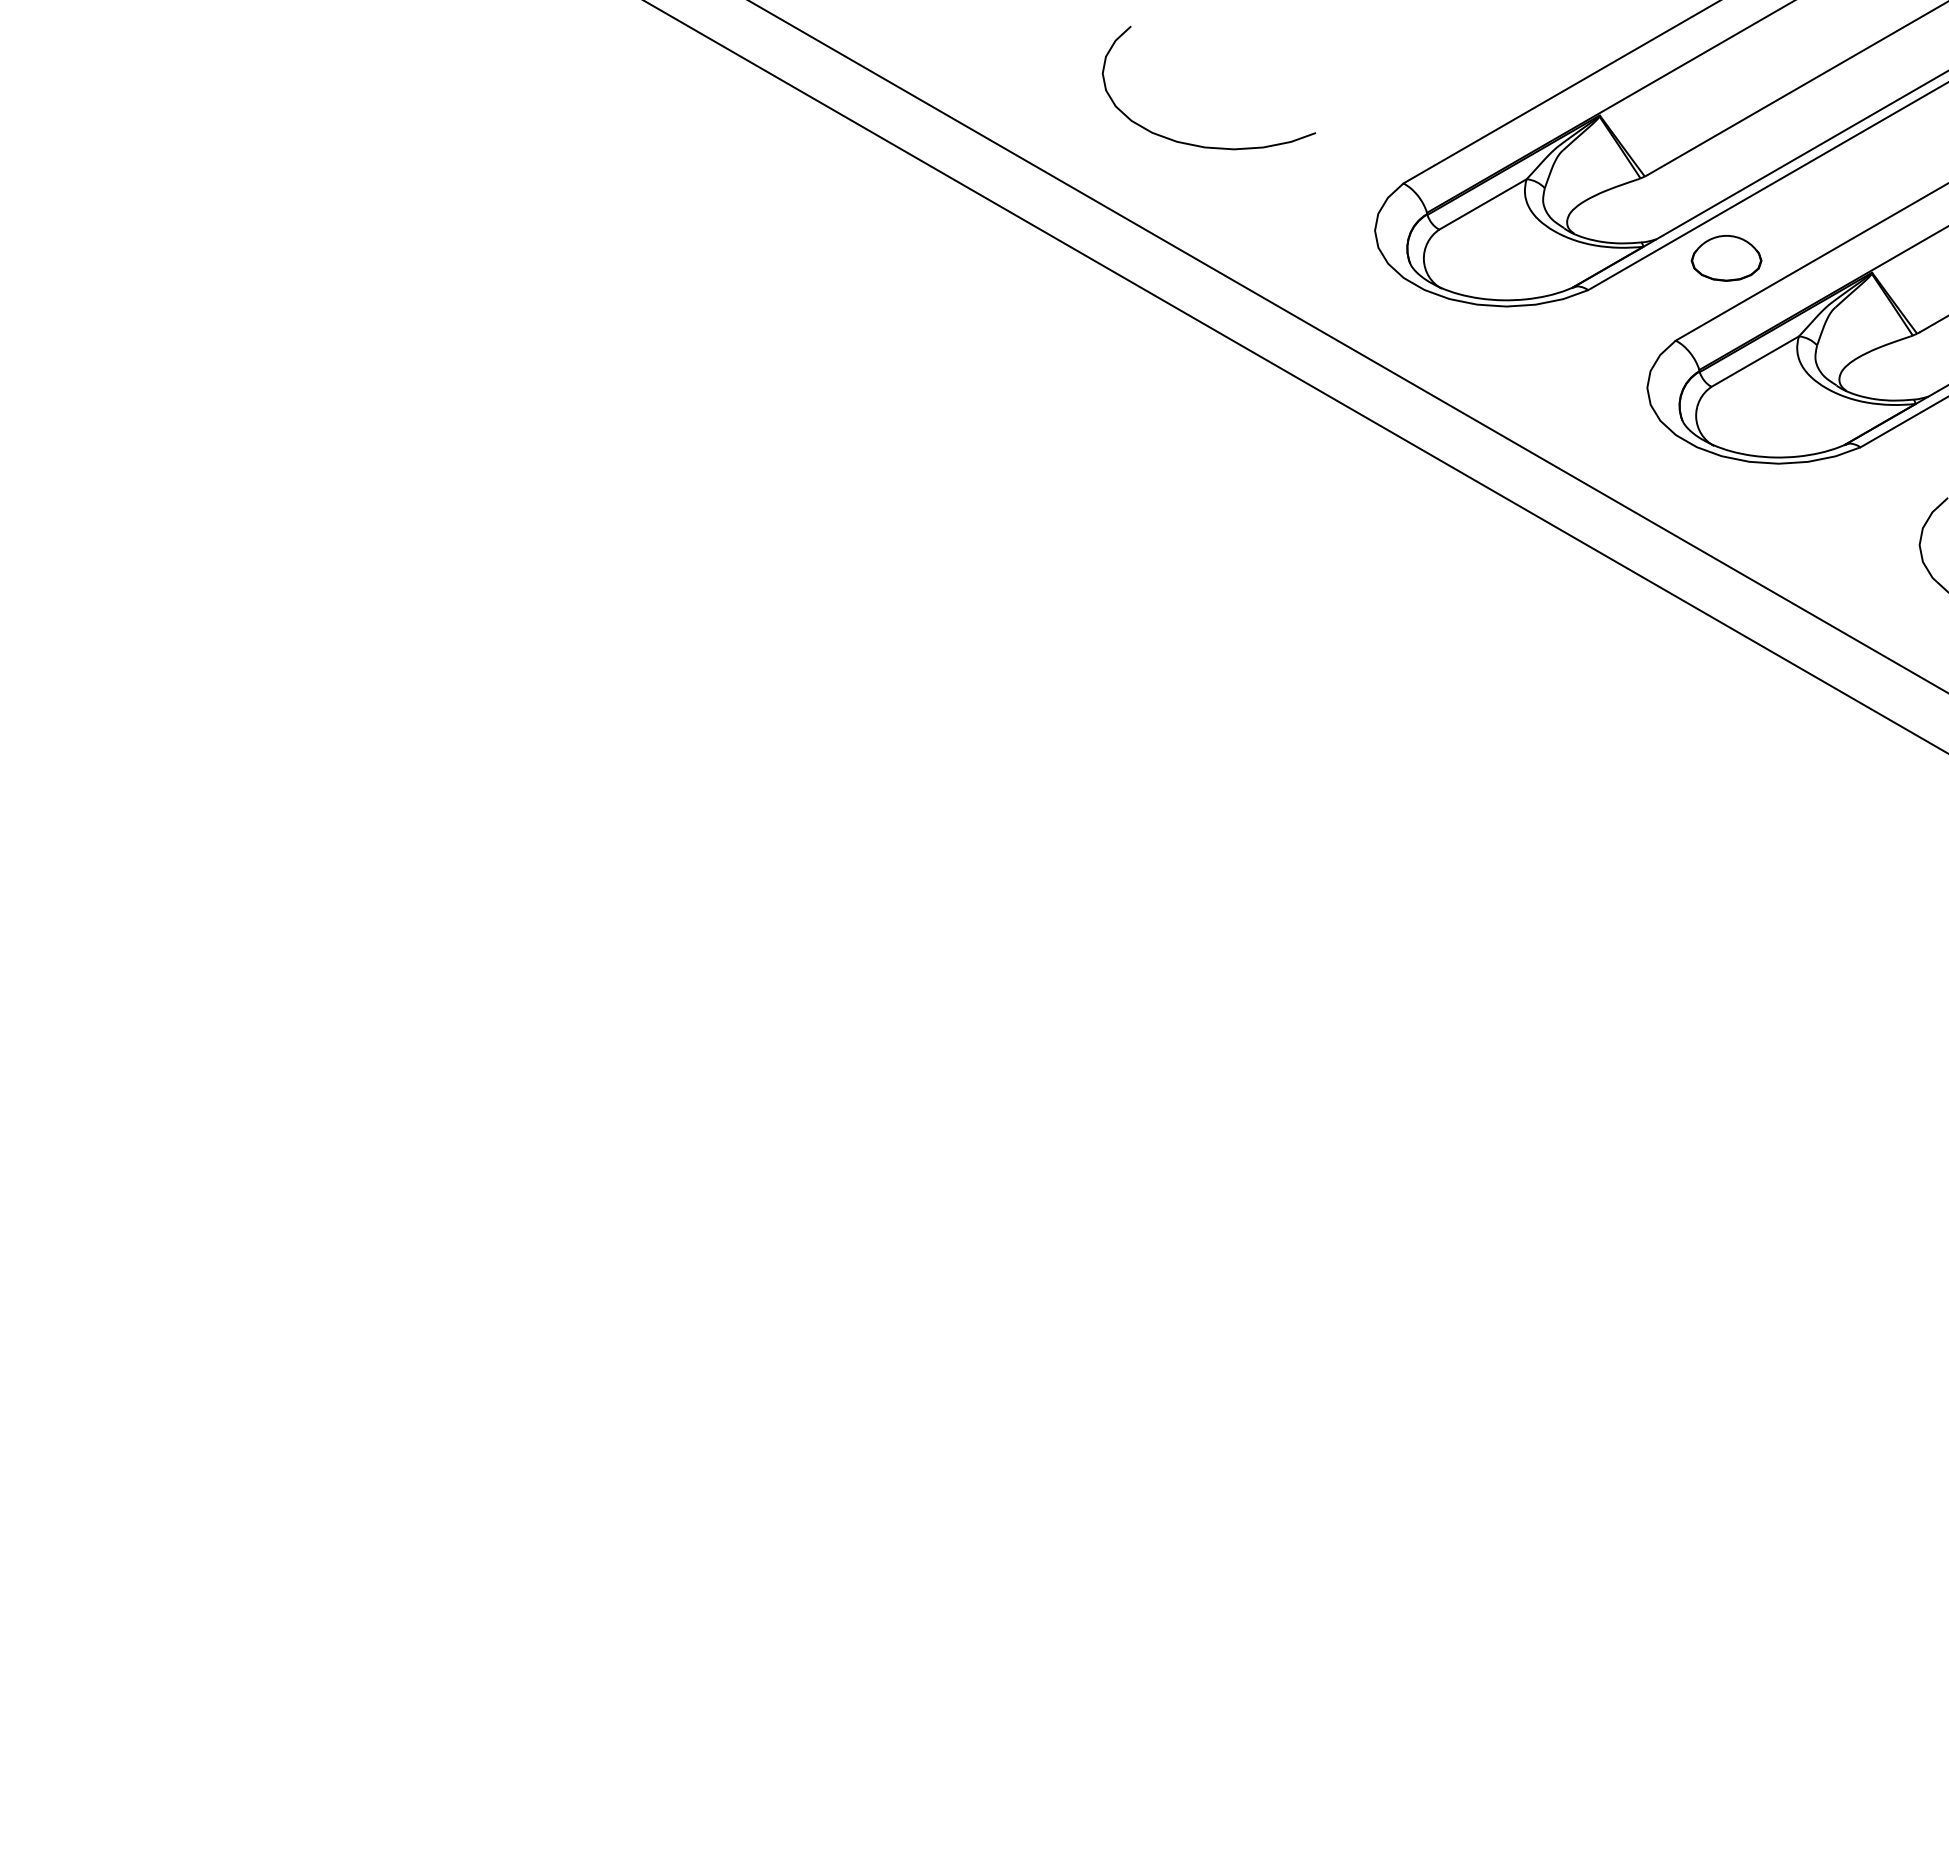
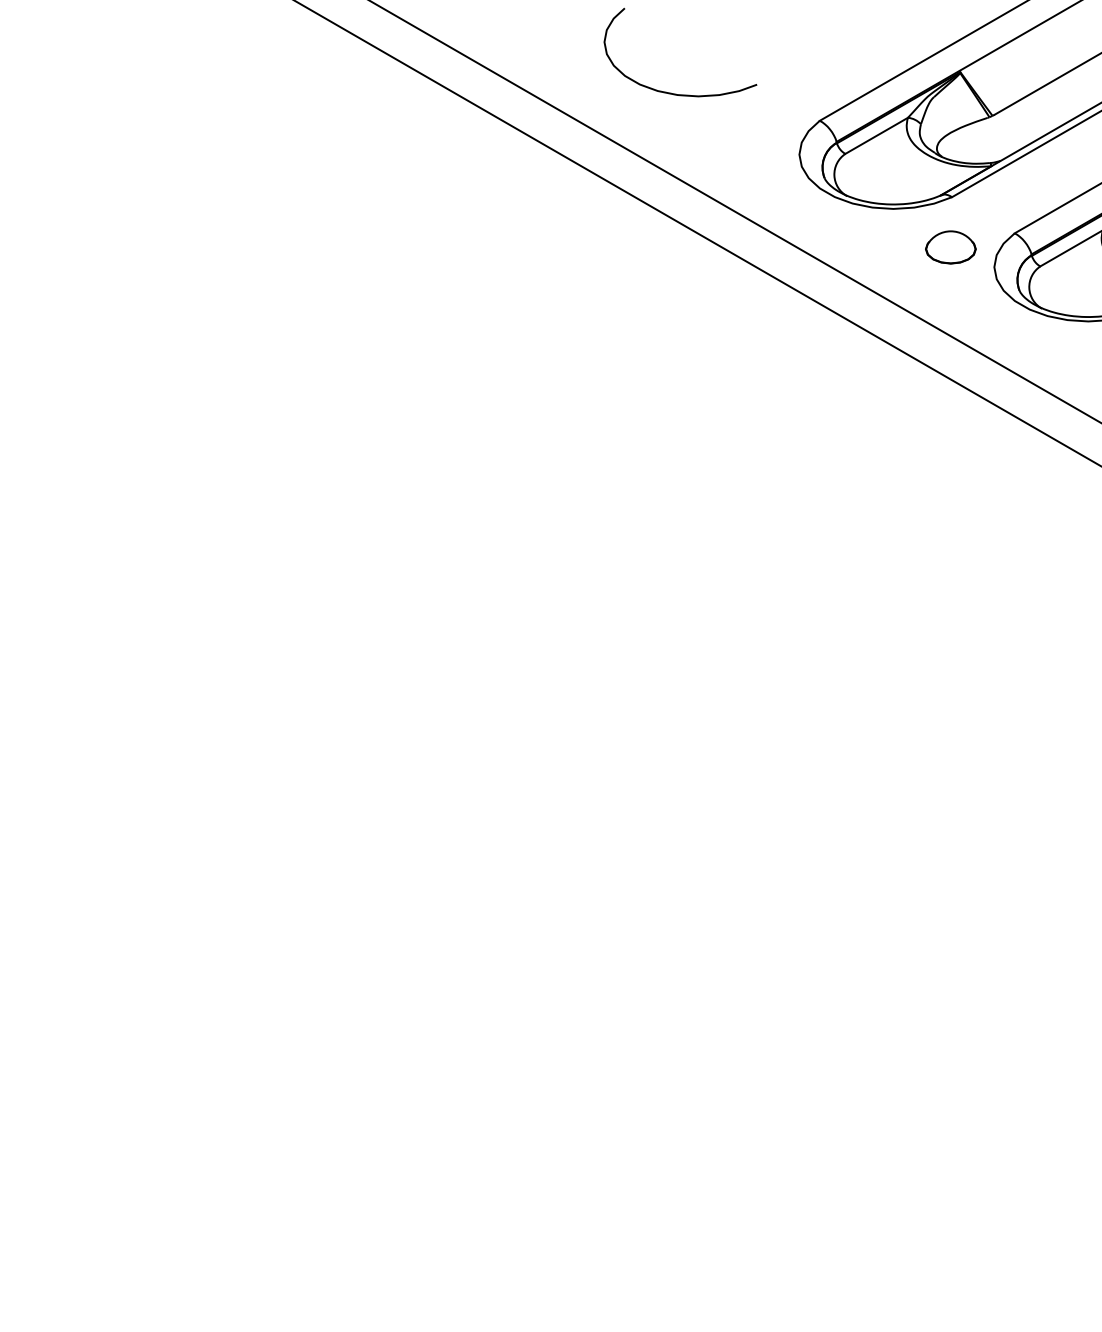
part: (1726, 258) -> (950, 247), moved

